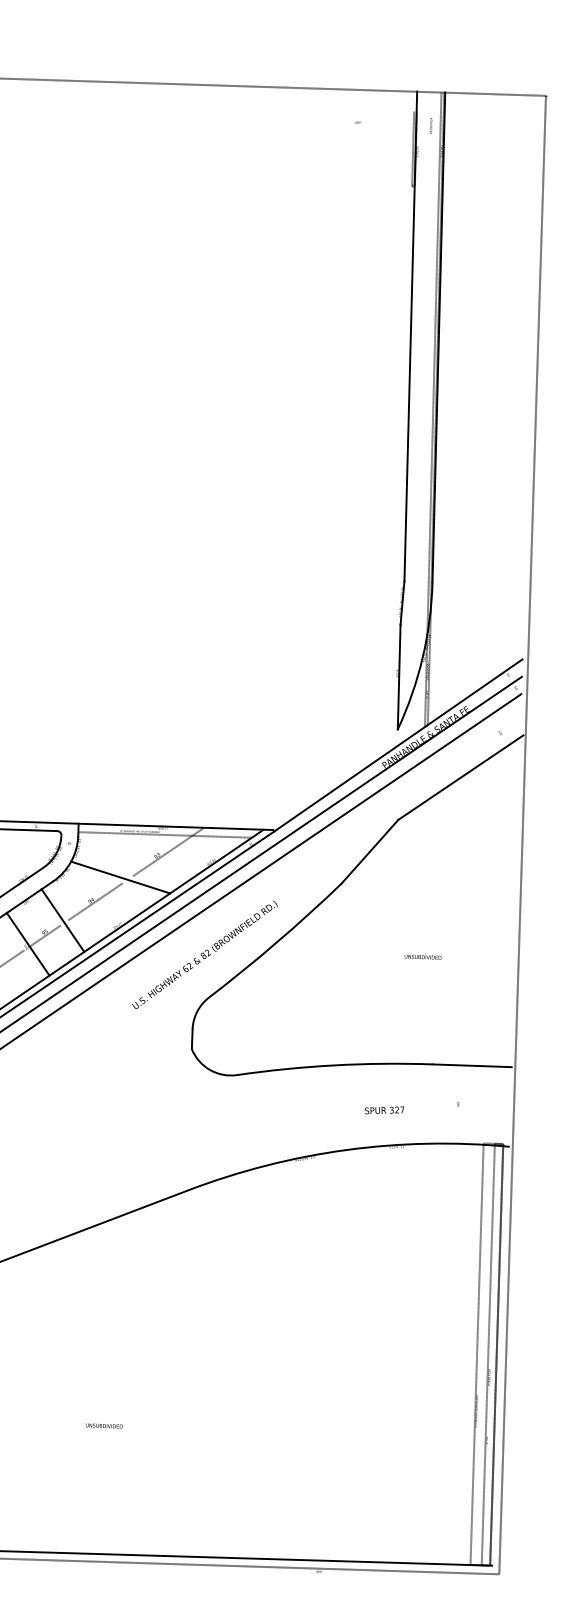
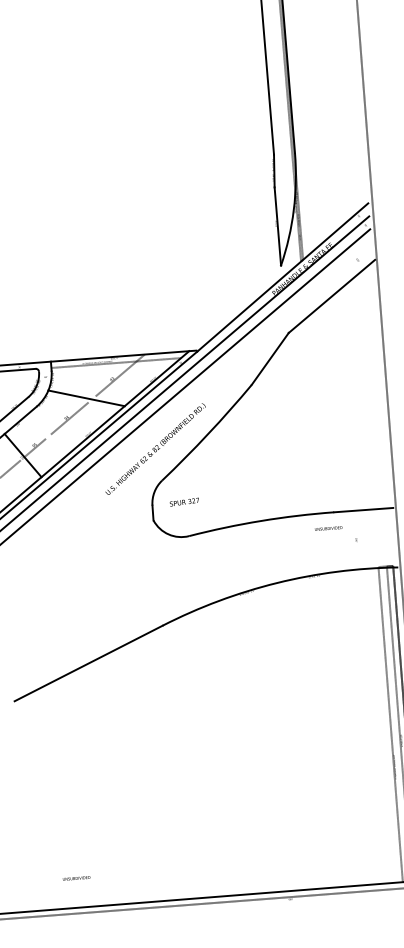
line: (62, 920) -> (46, 435), removed
text: (422, 956) -> (328, 528), moved
text: (384, 1110) -> (184, 502), moved
text: (104, 1425) -> (76, 878), moved

